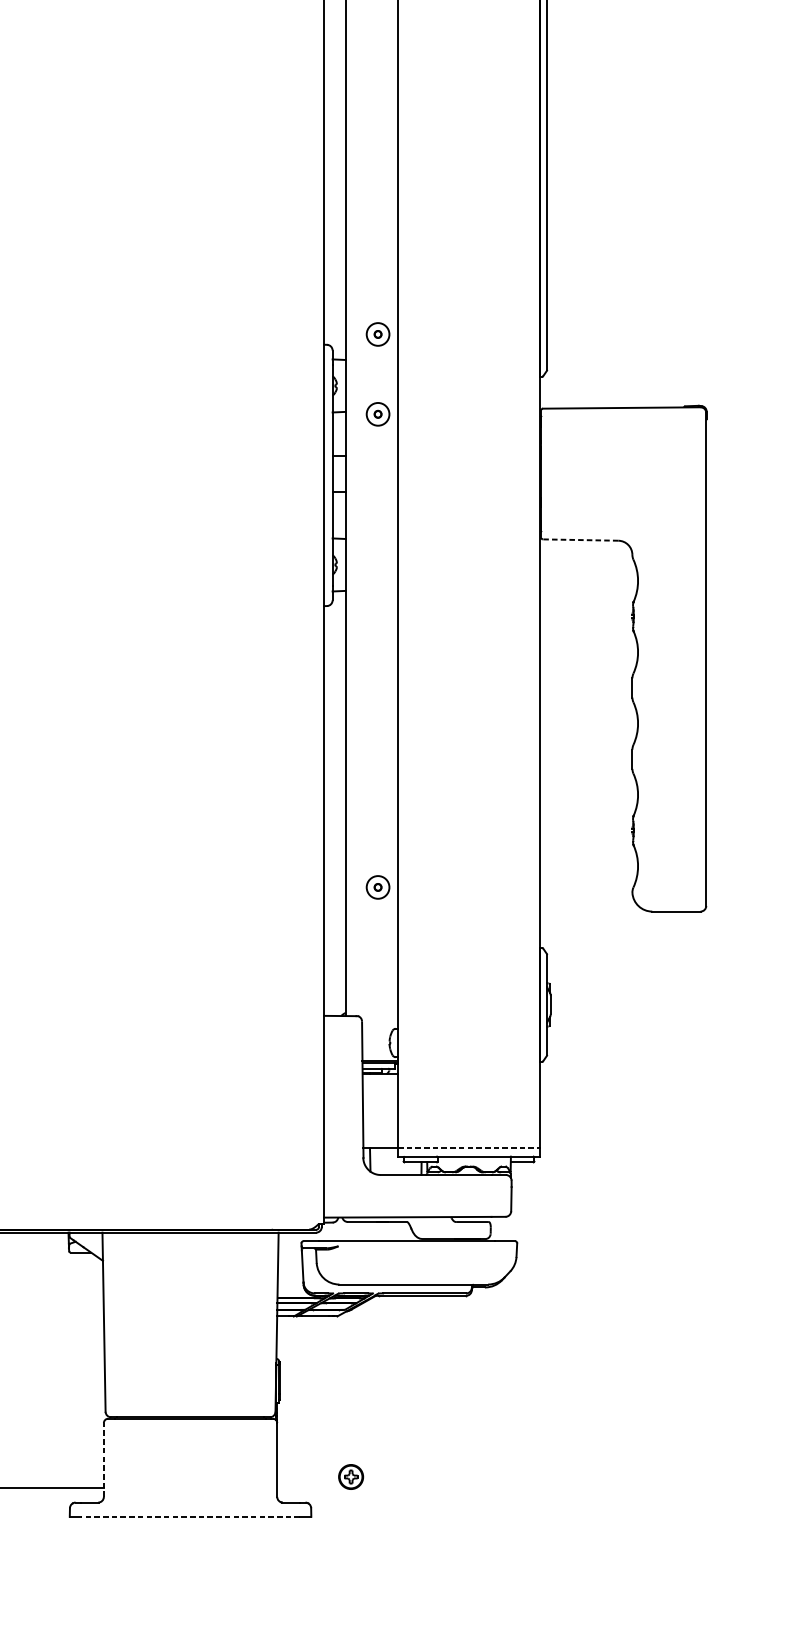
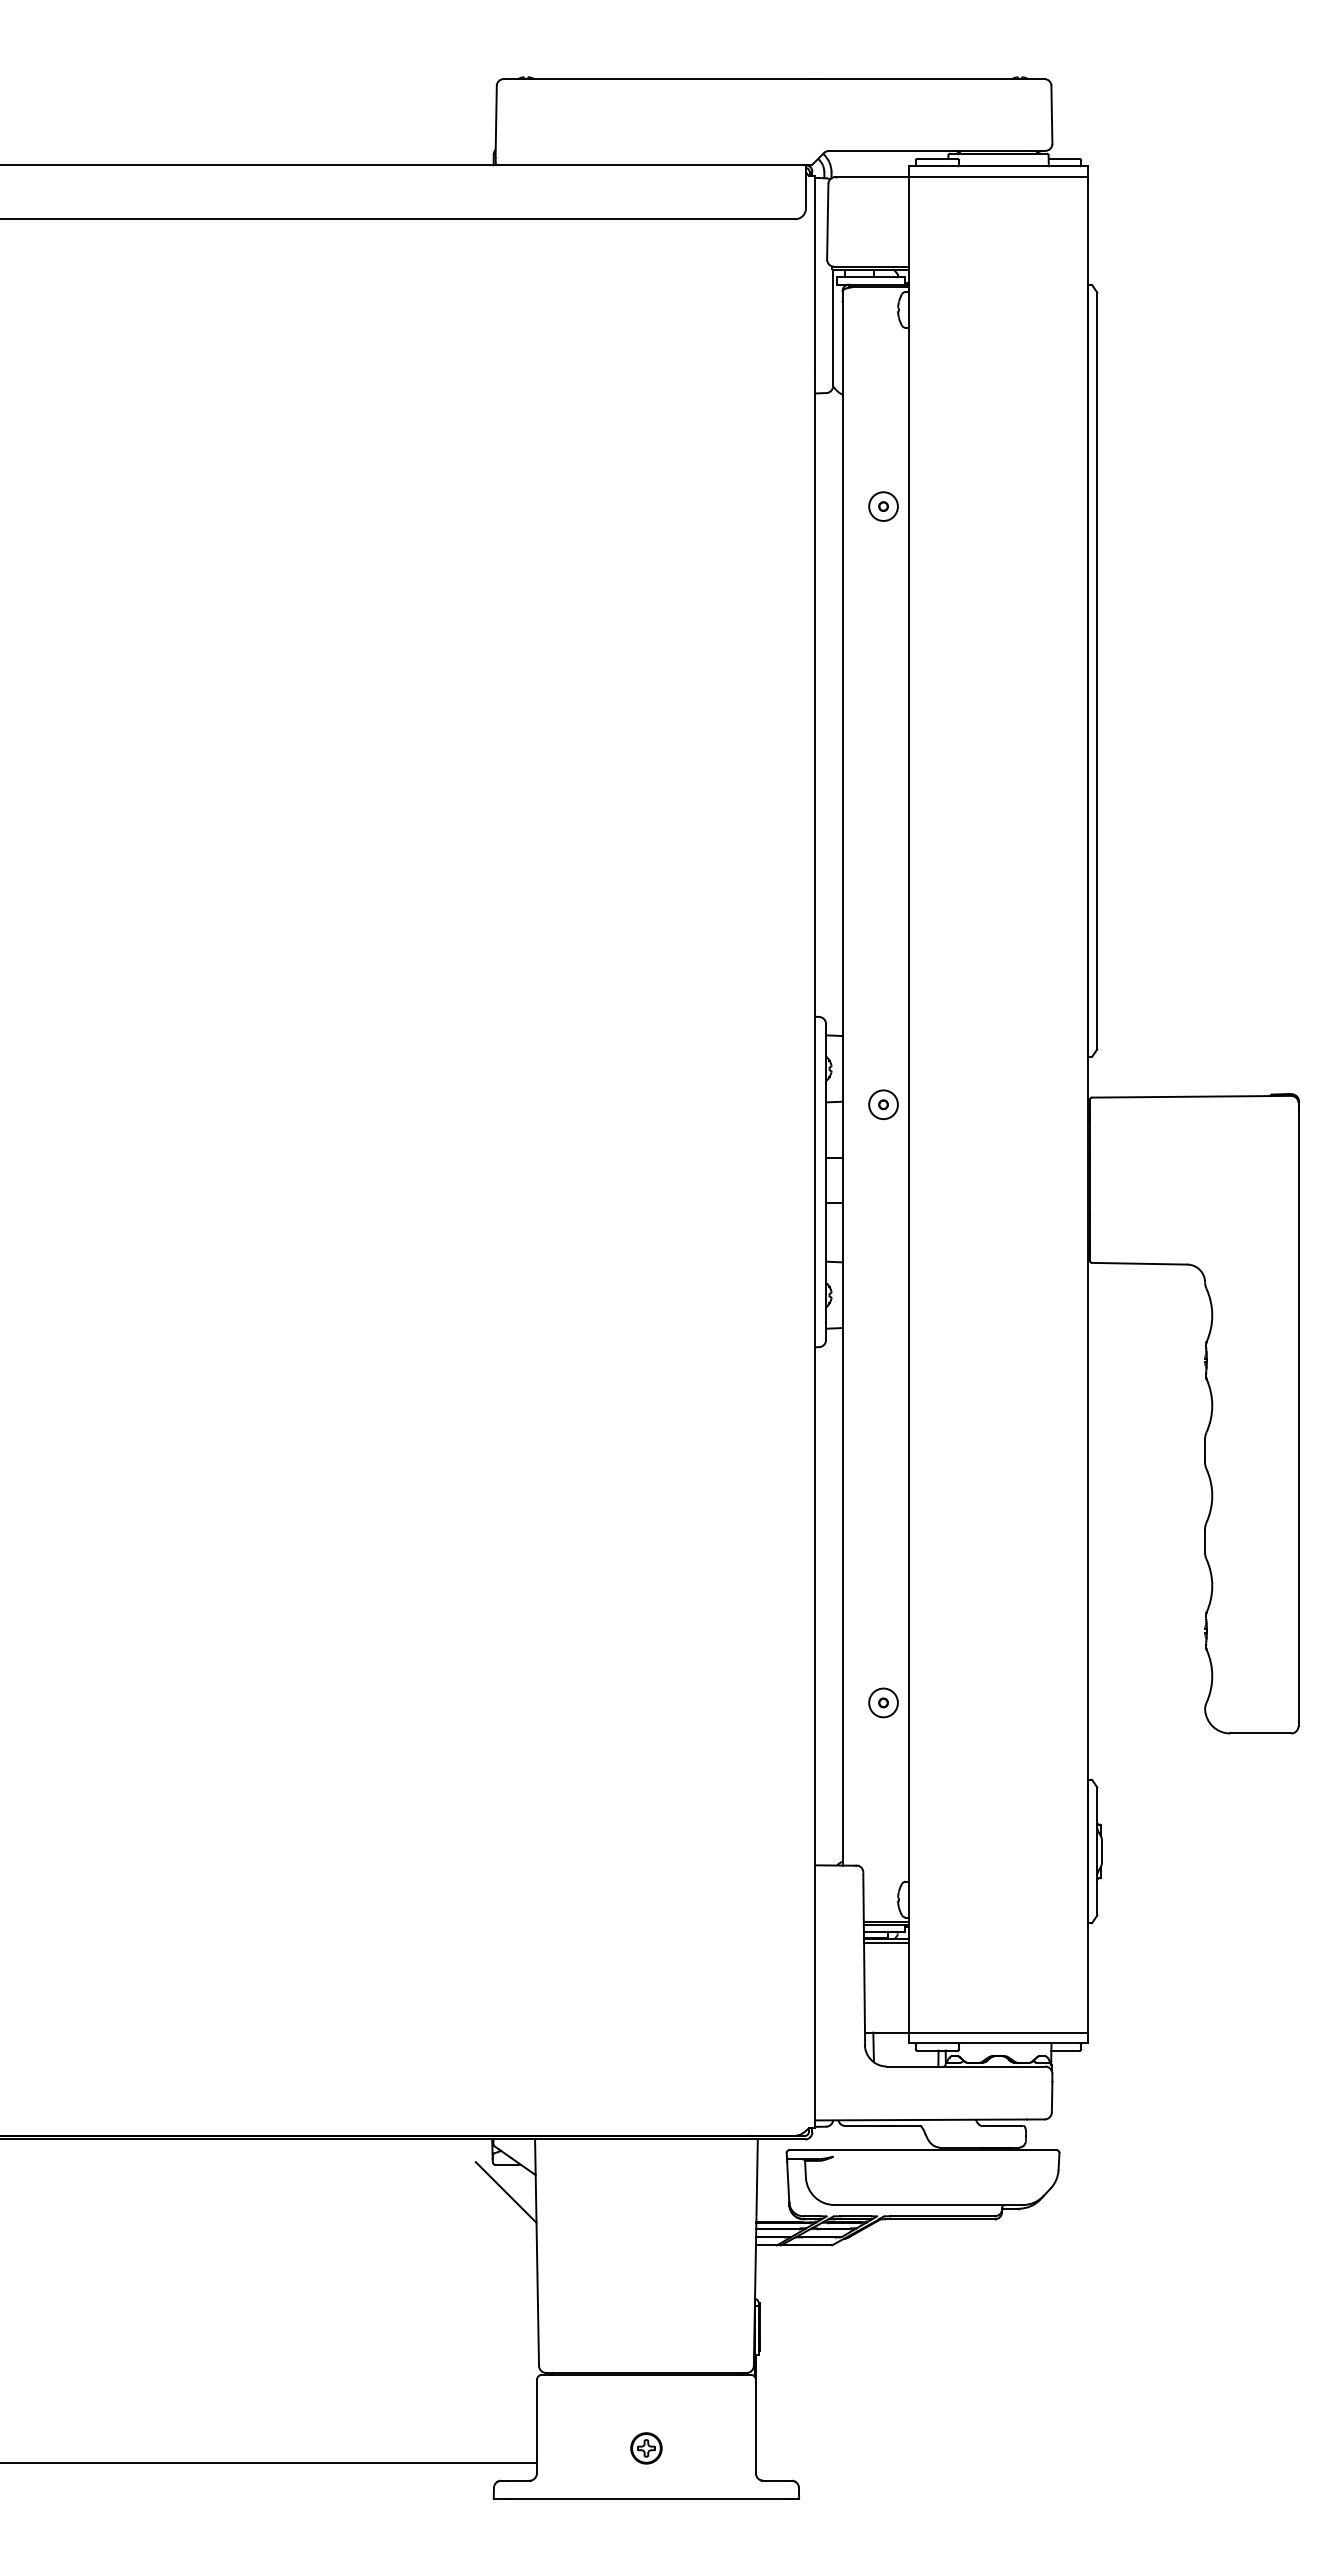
part: (378, 334) -> (883, 1003), removed
line: (580, 539) -> (1139, 1263), dashed -> solid
line: (380, 1076) -> (886, 1942), added
line: (468, 1148) -> (998, 2032), dashed -> solid
line: (79, 1274) -> (505, 2192), added
line: (103, 1459) -> (536, 2426), dashed -> solid
part: (351, 1477) -> (646, 2448), moved
line: (189, 1516) -> (645, 2498), dashed -> solid

